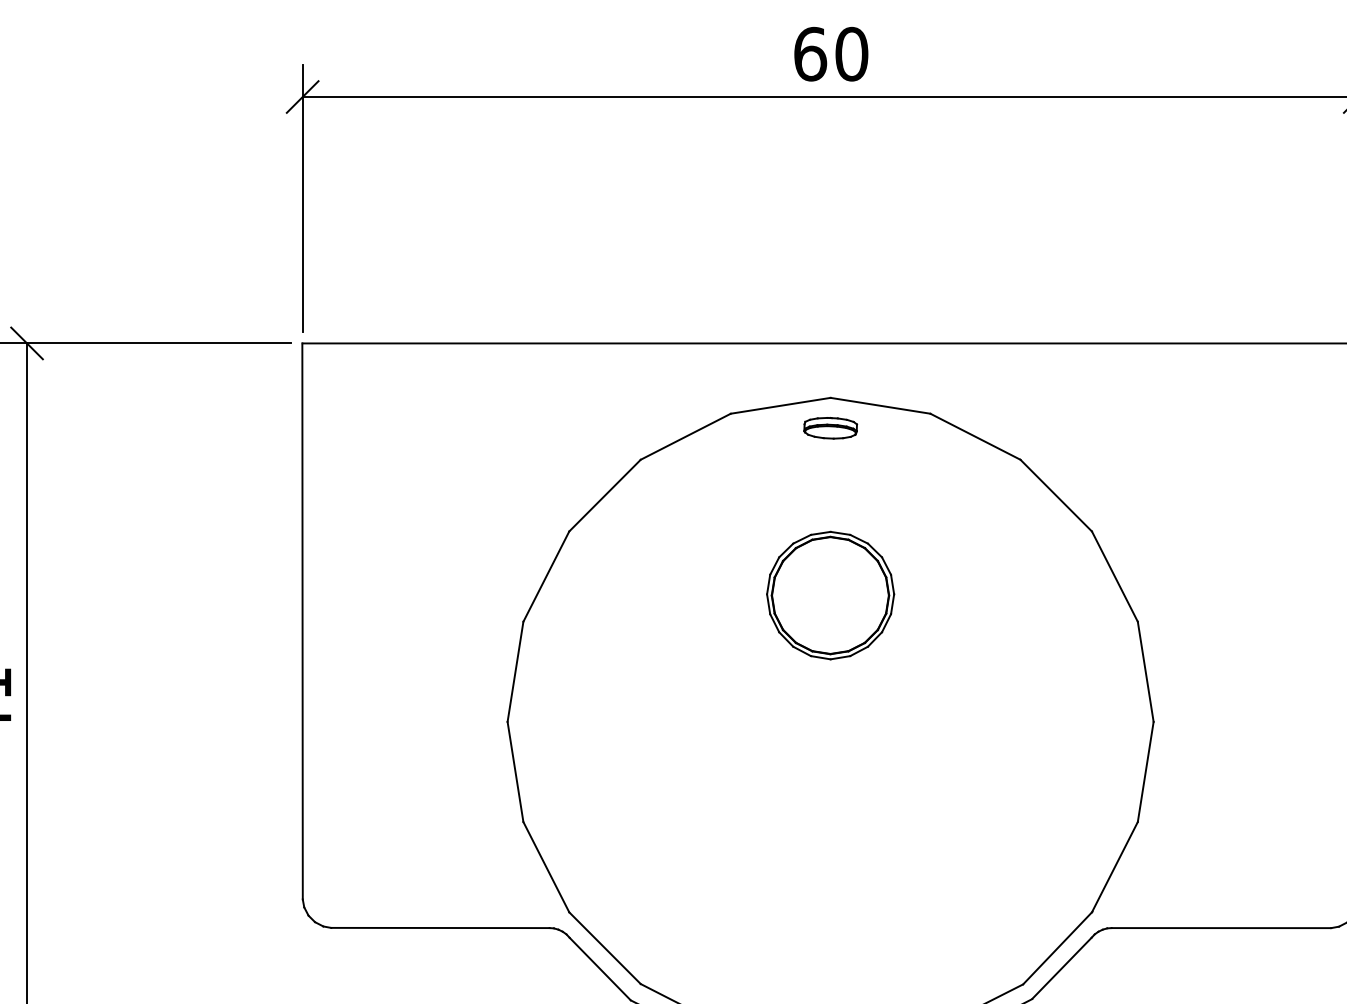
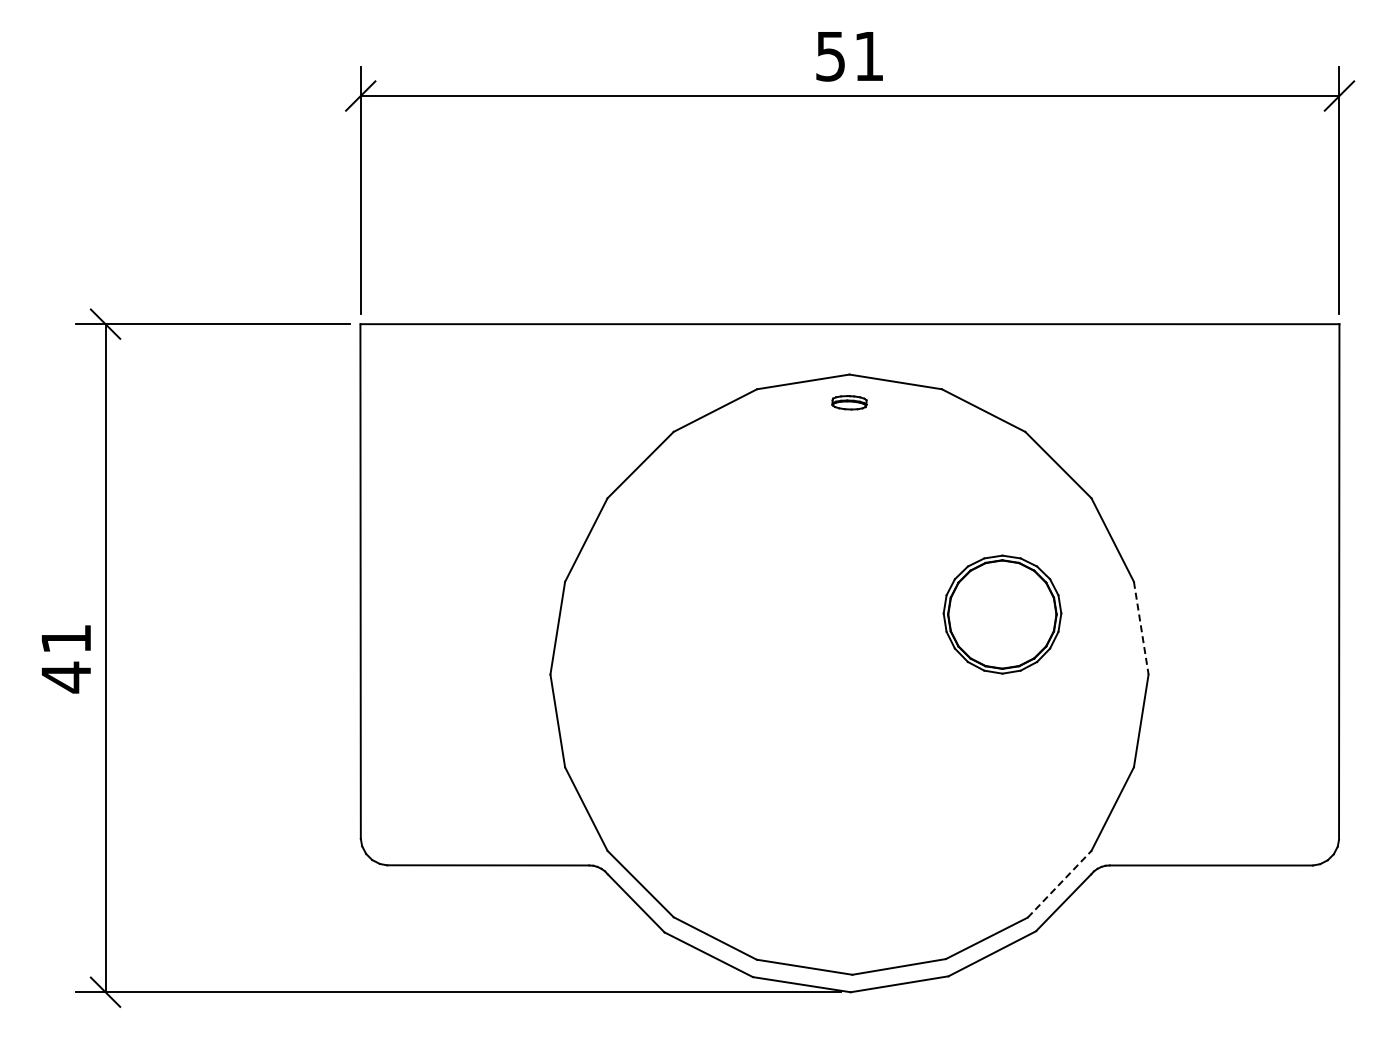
text: (831, 54) -> (850, 56), 60 -> 51
part: (830, 428) -> (849, 402), size x0.7
part: (830, 595) -> (1002, 614), moved
line: (1145, 672) -> (1141, 628), solid -> dashed
line: (1058, 947) -> (1060, 883), solid -> dashed

